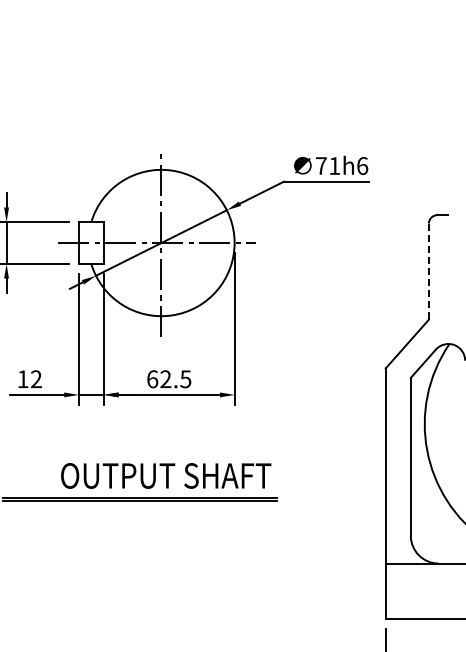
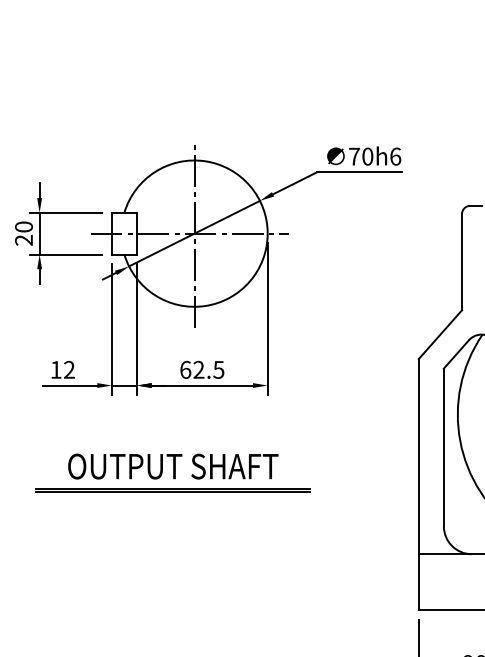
text: (334, 165) -> (367, 156), 71h6 -> 70h6
line: (428, 271) -> (461, 262), dashed -> solid
text: (166, 475) -> (173, 466), moved

